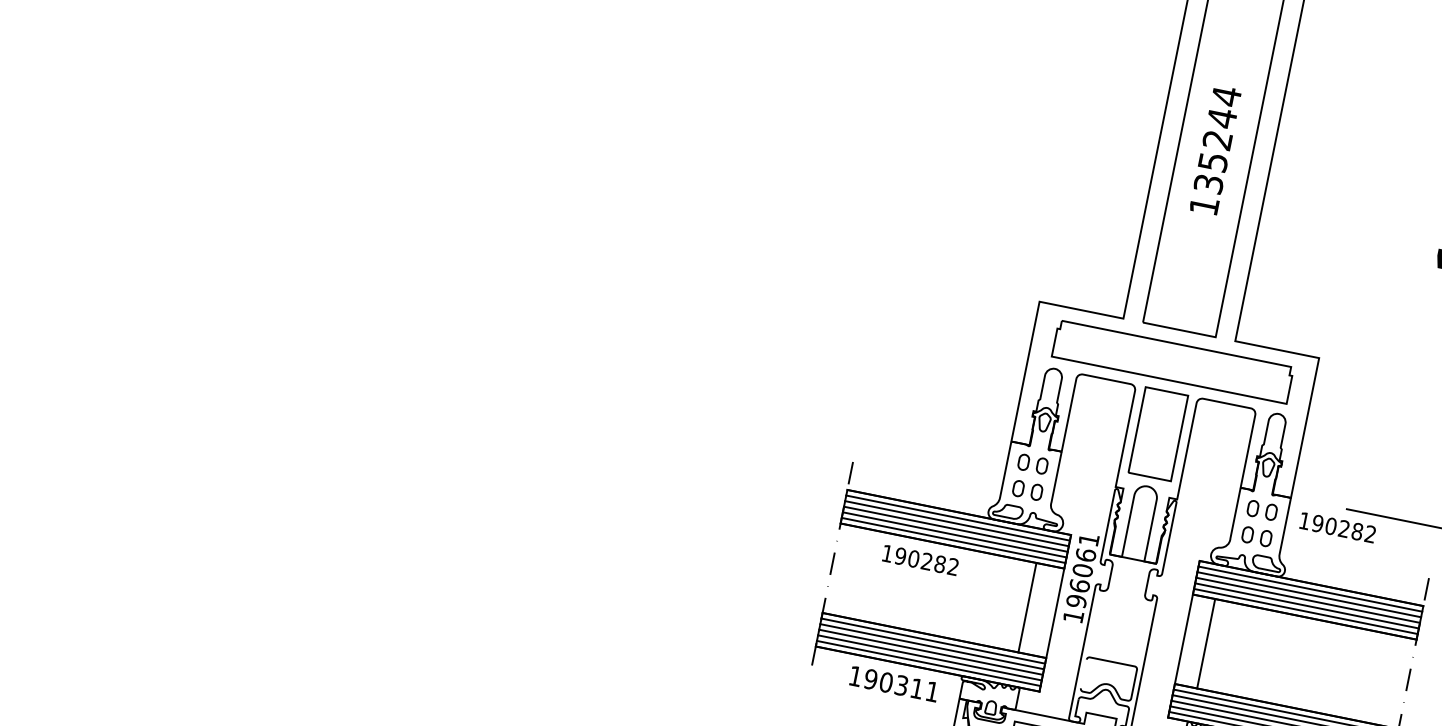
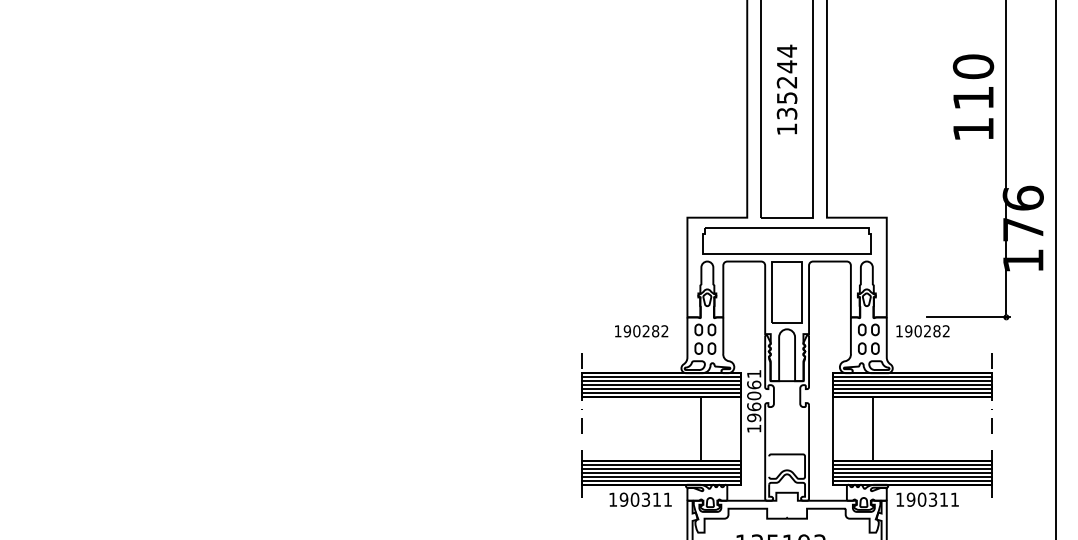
text: (920, 560) -> (641, 331), moved
line: (1027, 607) -> (701, 428), moved
line: (1205, 642) -> (872, 428), moved

